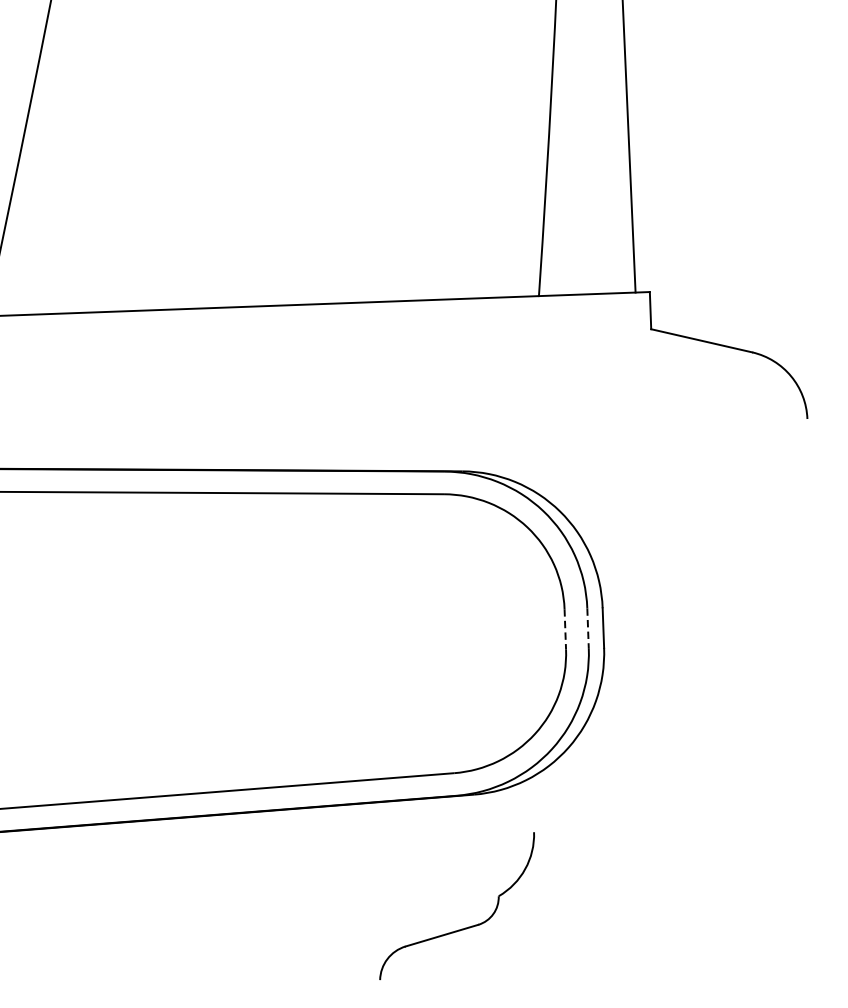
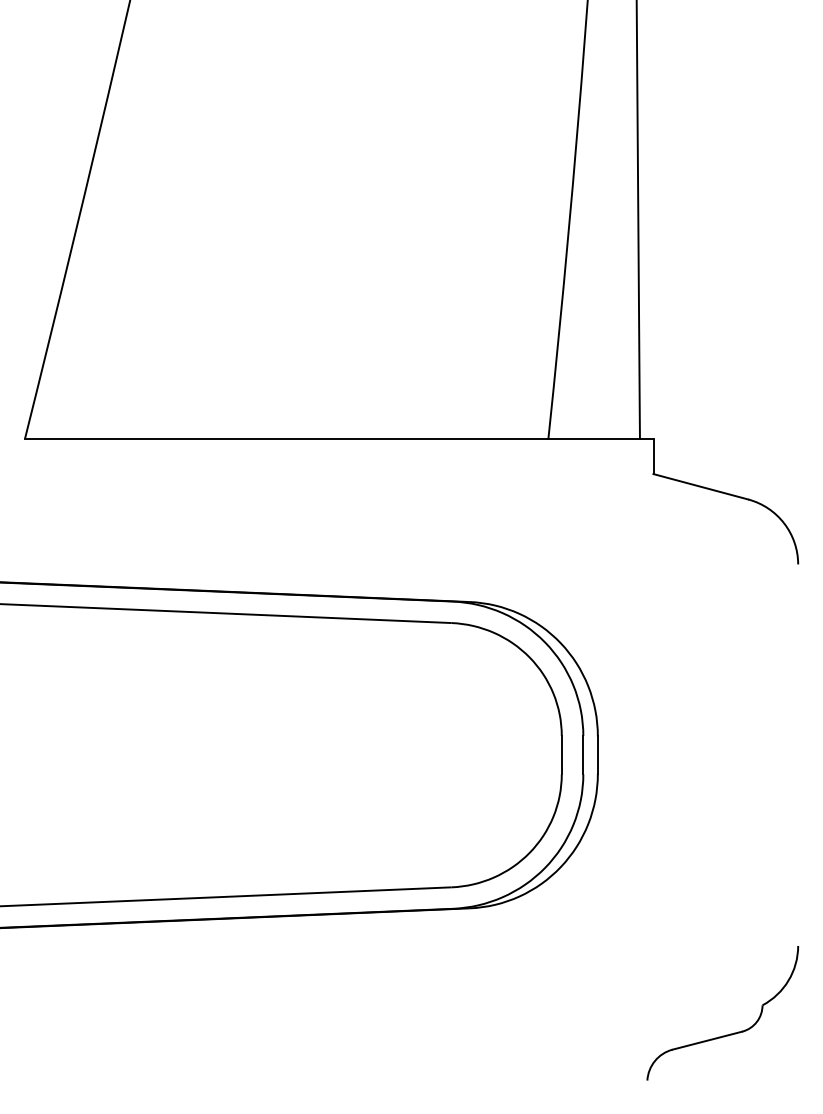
line: (588, 628) -> (583, 755), dashed -> solid
line: (565, 629) -> (561, 755), dashed -> solid
part: (461, 928) -> (726, 1034), moved

